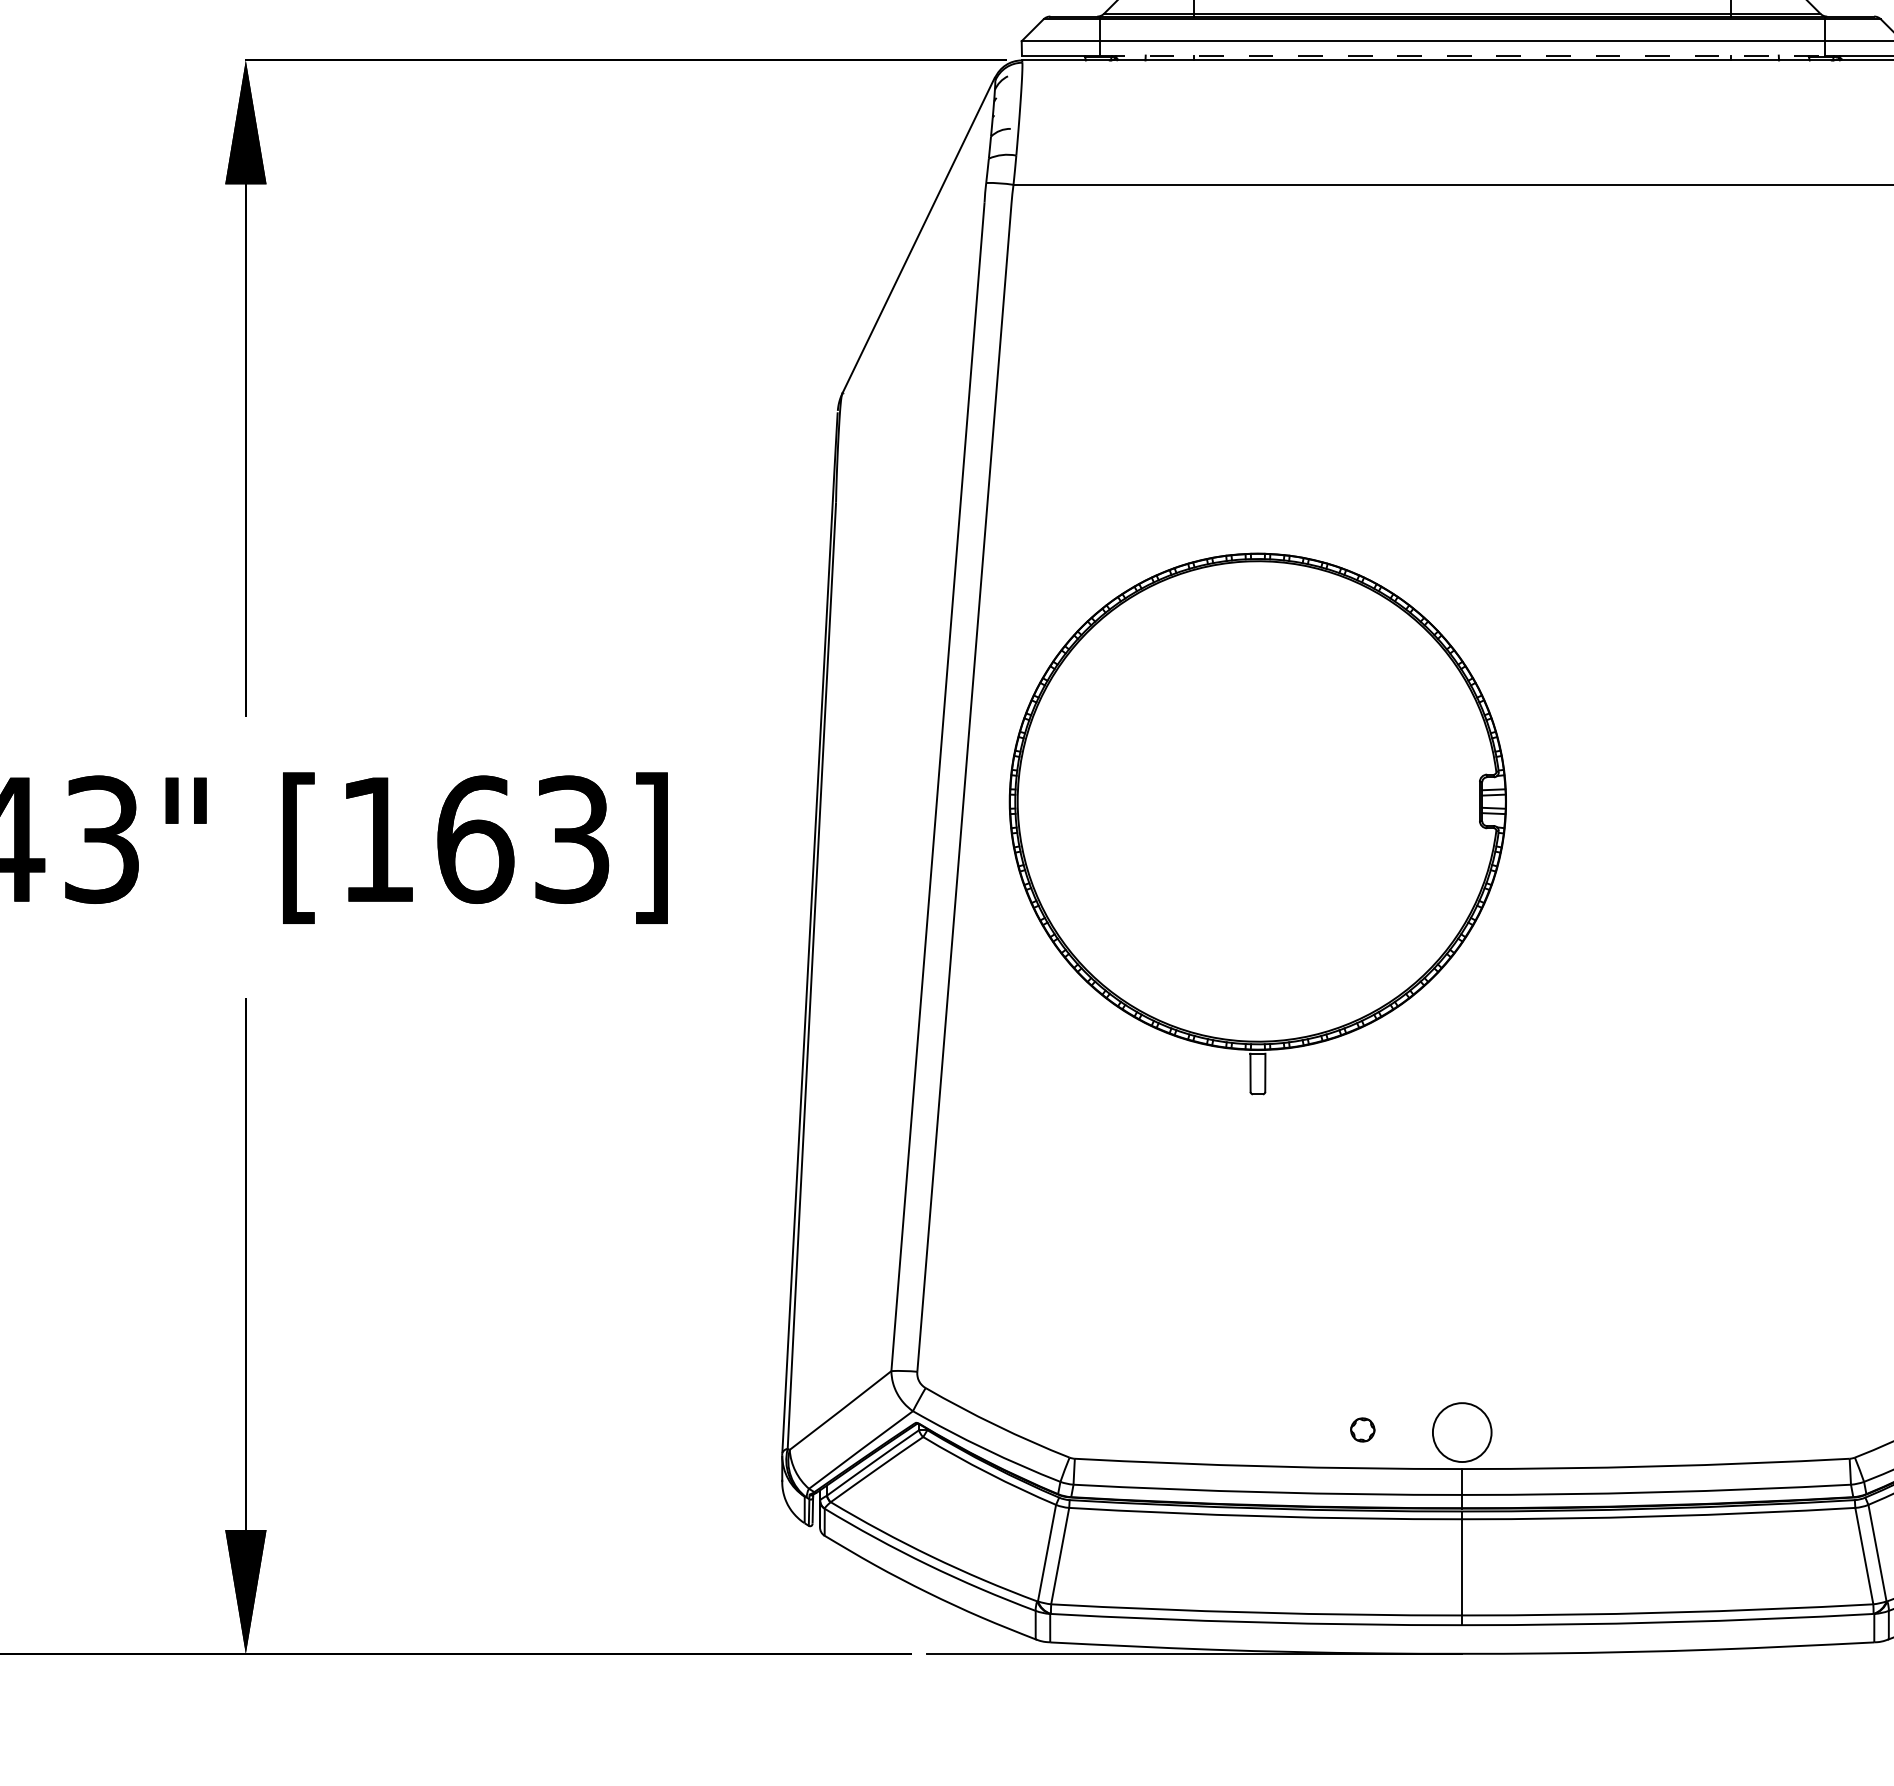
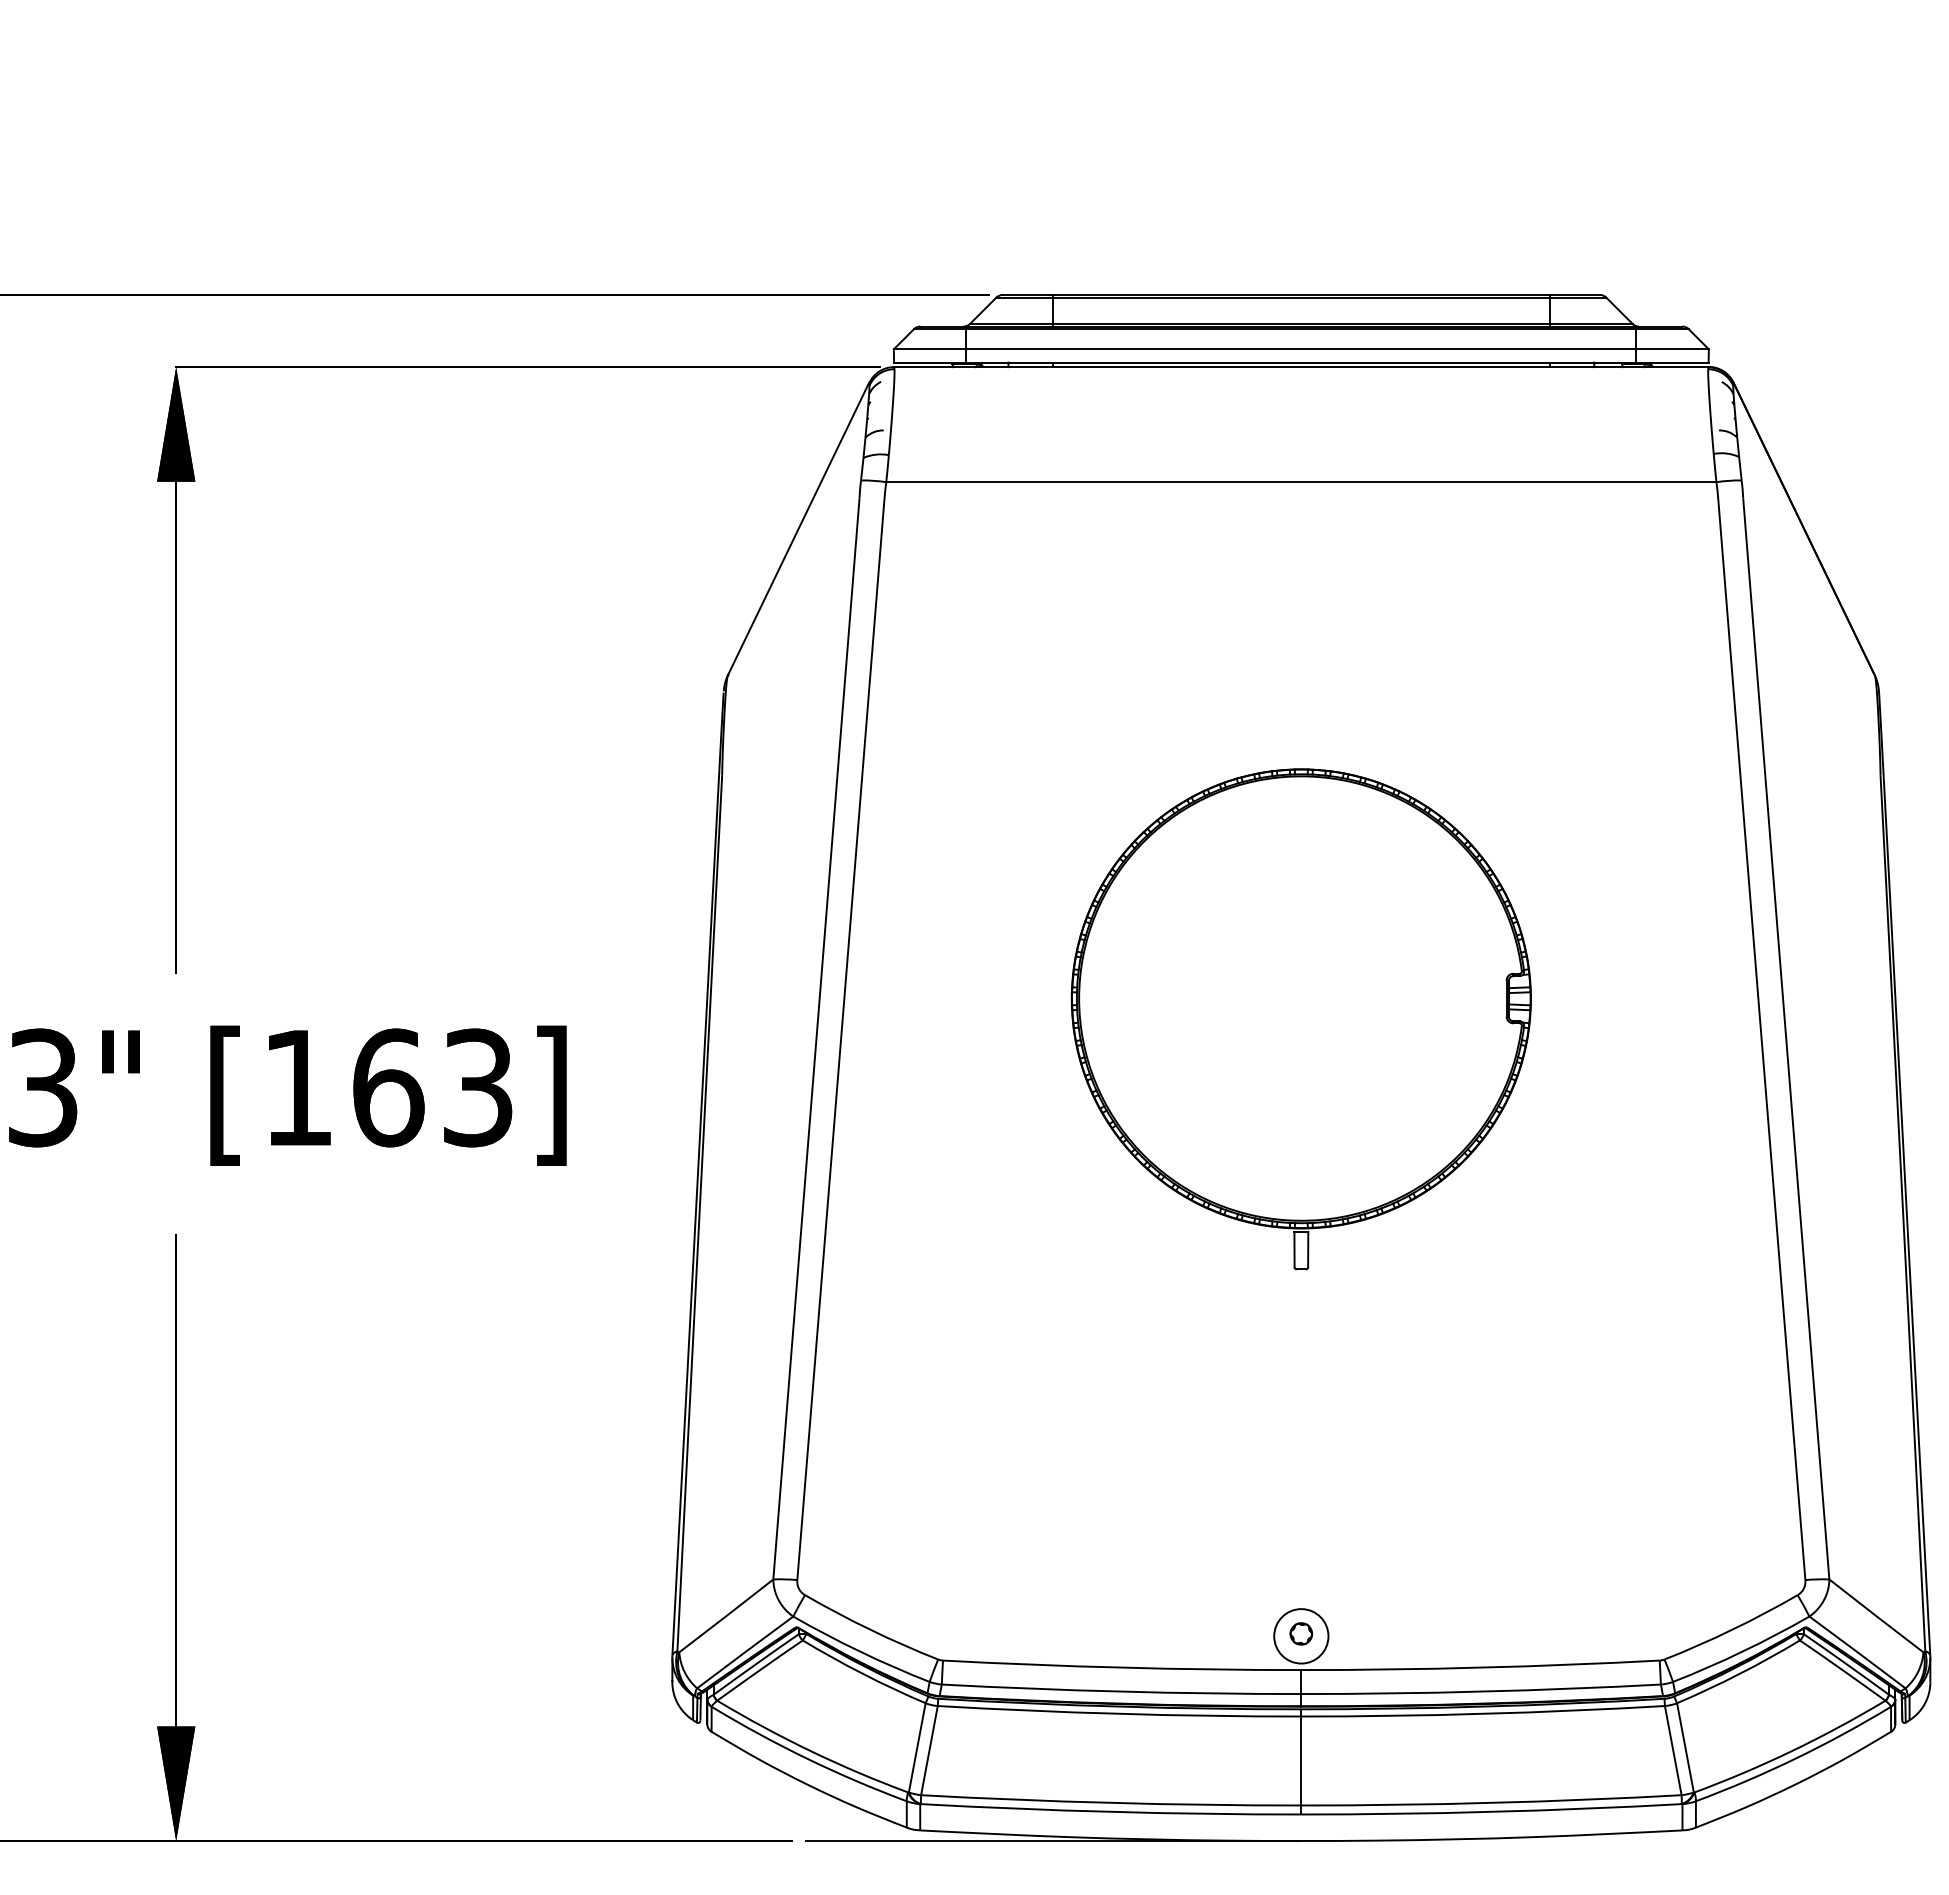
line: (1462, 55) -> (1301, 362), dashed -> solid
part: (1257, 824) -> (1300, 1019), moved
part: (1362, 1429) -> (1301, 1633), moved

